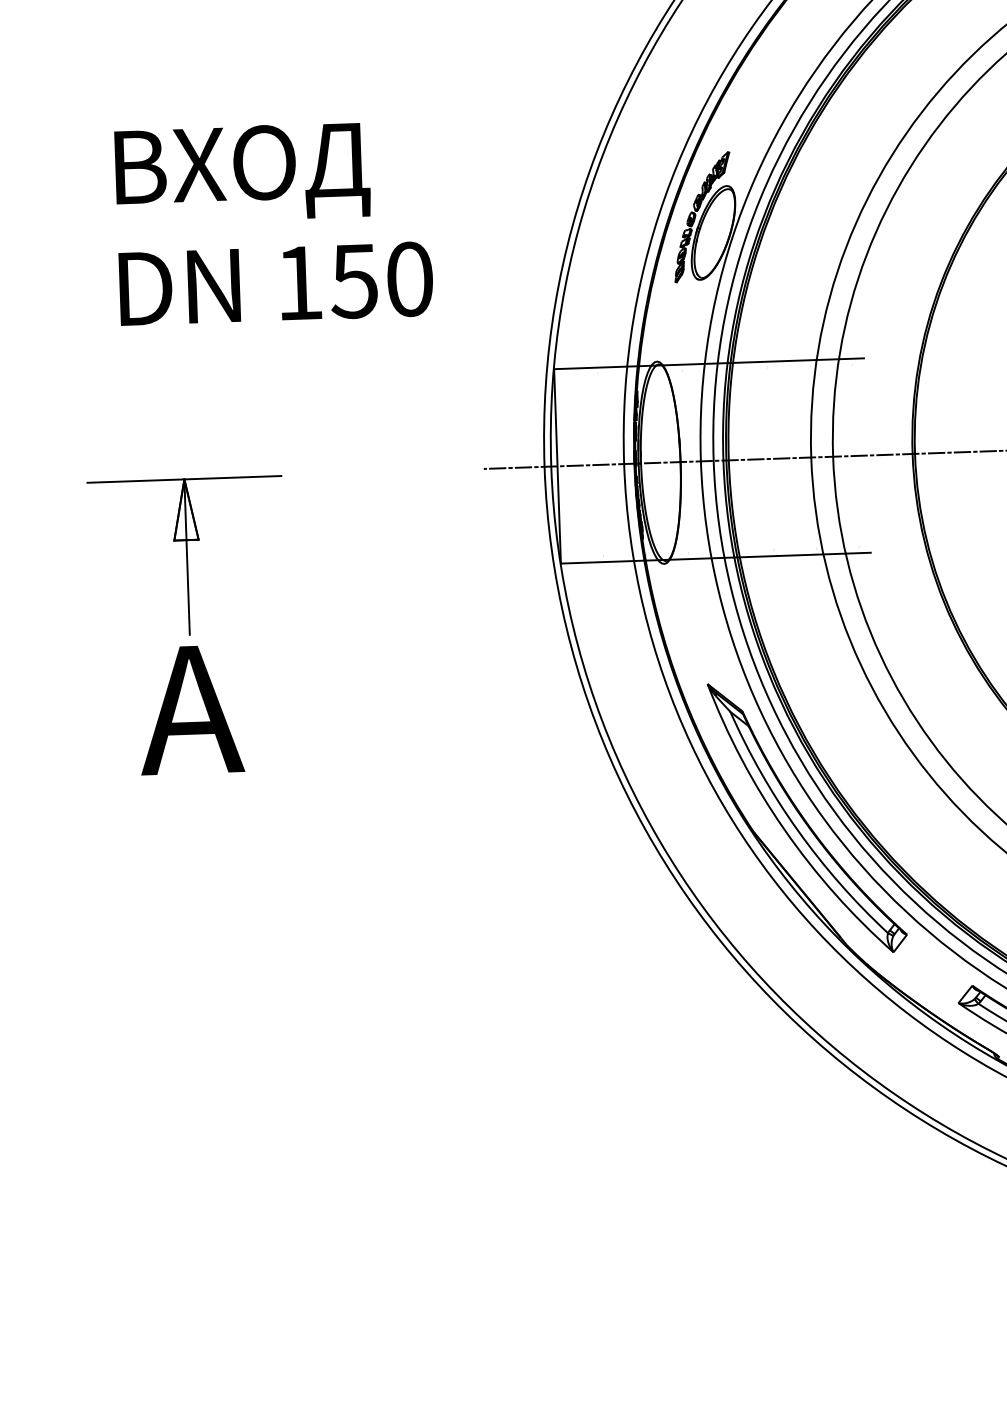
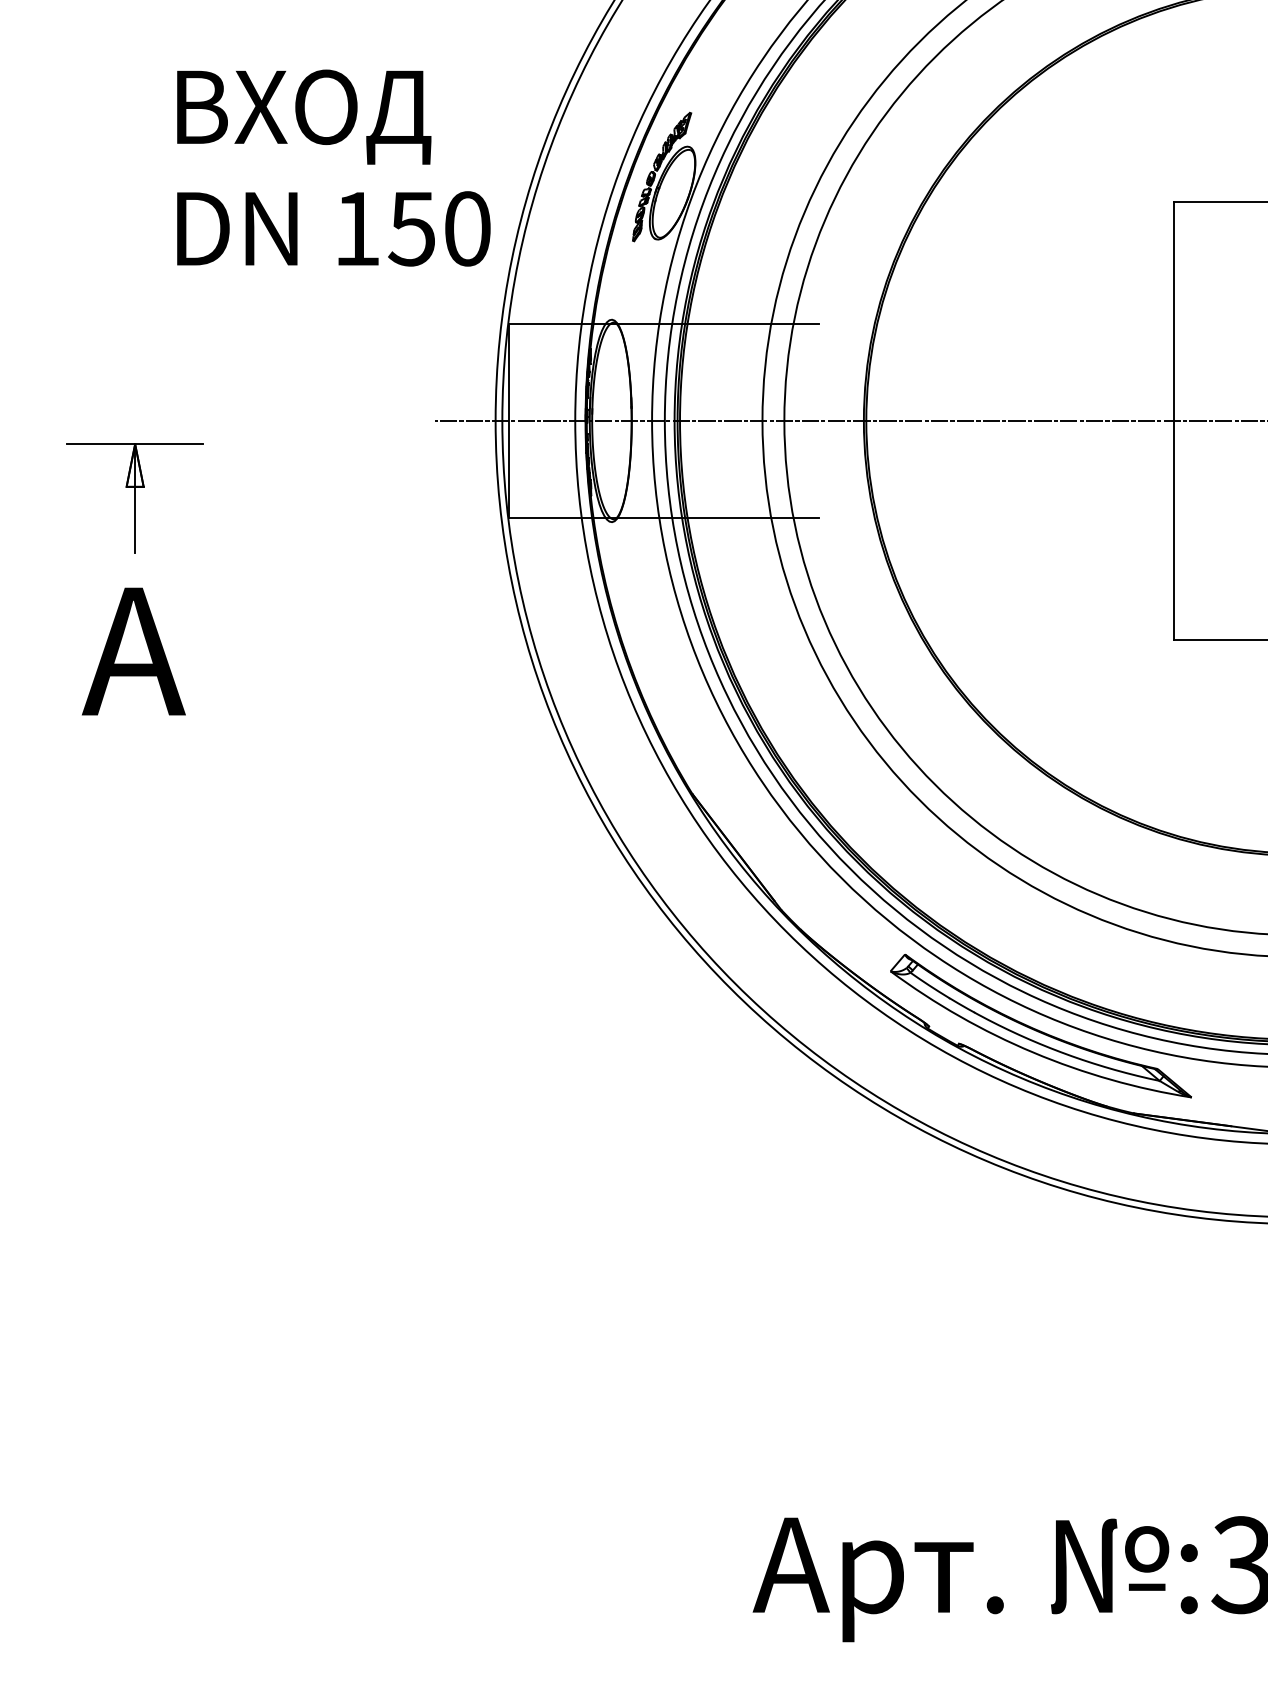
text: (273, 222) -> (333, 167), moved
part: (186, 556) -> (134, 498), size x0.7
part: (806, 817) -> (745, 780), removed

